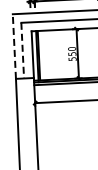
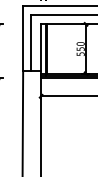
line: (14, 46) -> (23, 38), dashed -> solid
line: (22, 50) -> (31, 43), dashed -> solid

